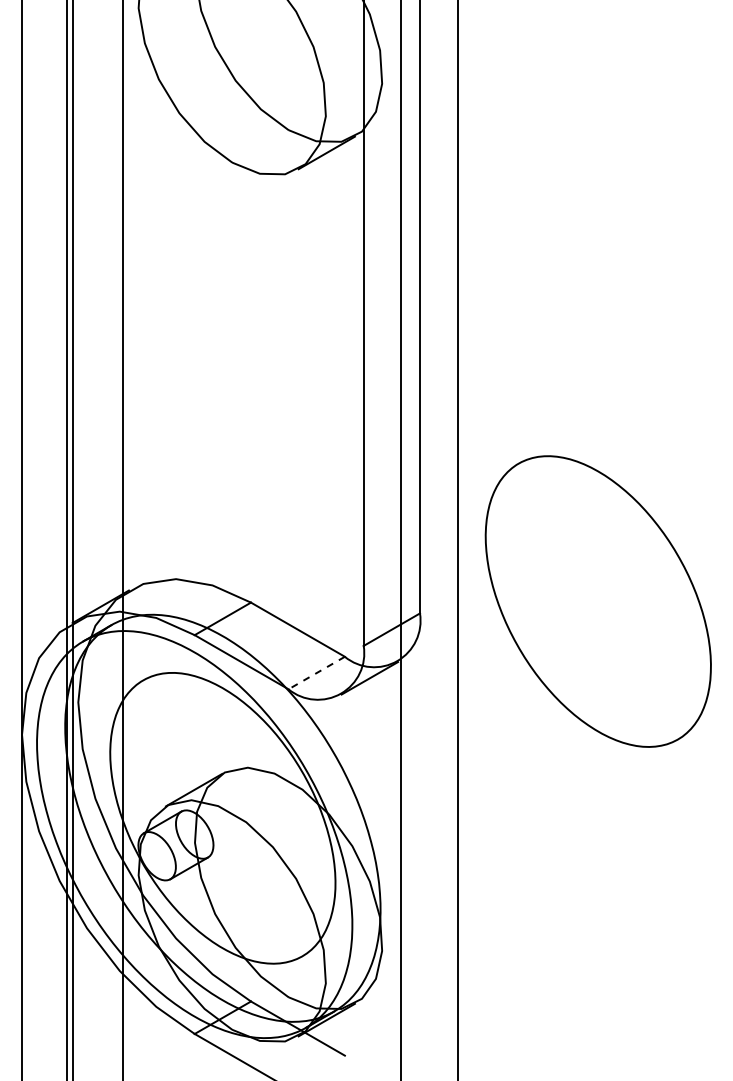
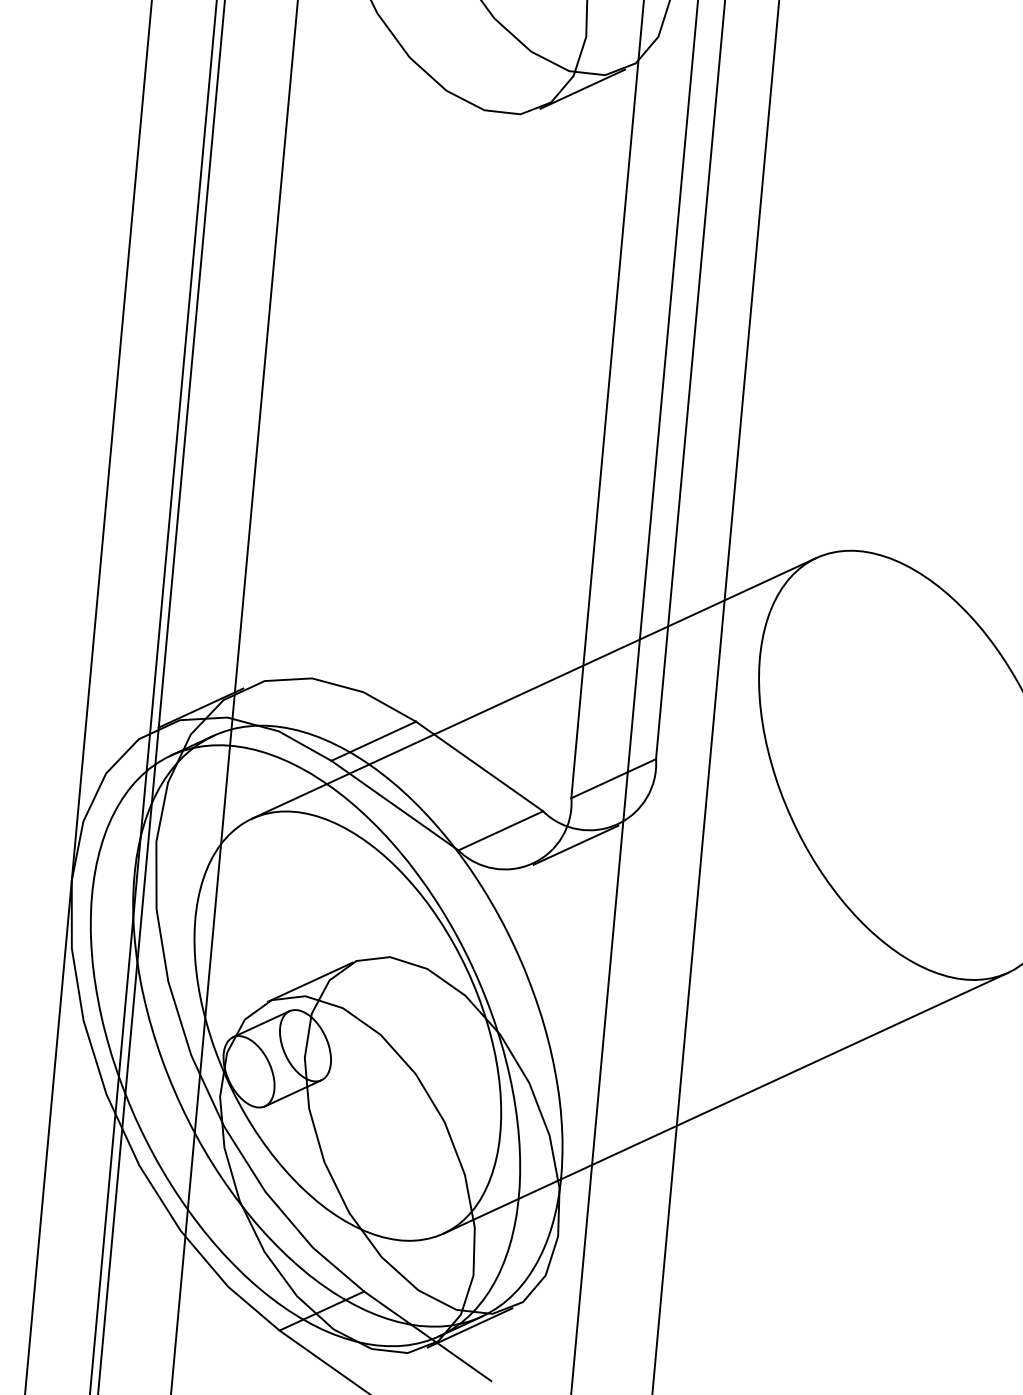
line: (330, 571) -> (533, 687), added
line: (316, 673) -> (500, 831), dashed -> solid
line: (489, 847) -> (724, 1102), added

